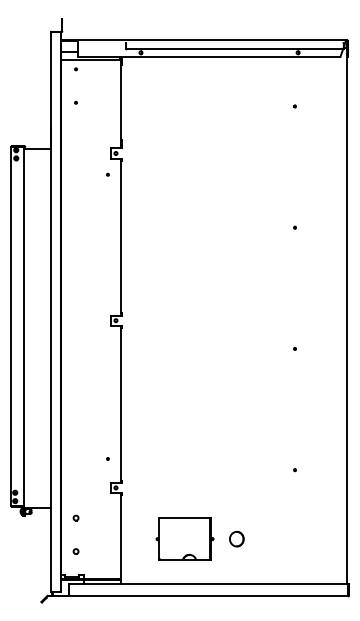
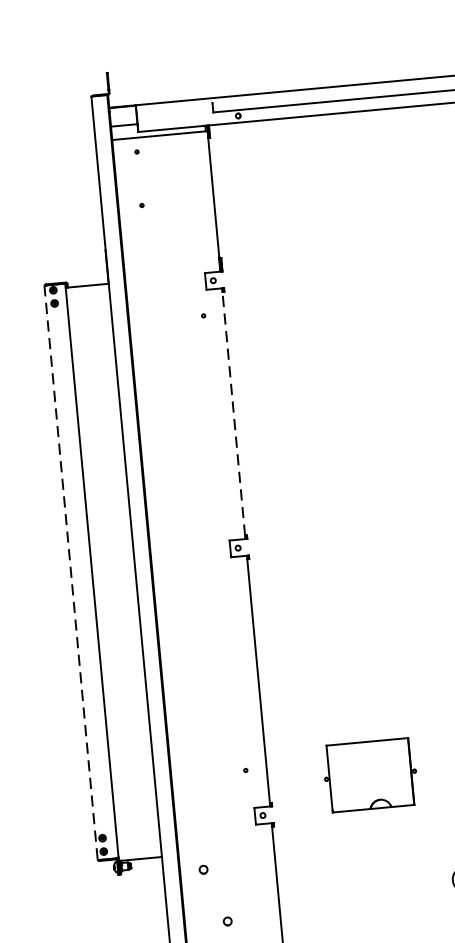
line: (121, 236) -> (234, 412), solid -> dashed
line: (10, 325) -> (70, 571), solid -> dashed
part: (184, 538) -> (369, 774), moved
part: (75, 551) -> (226, 921), moved

